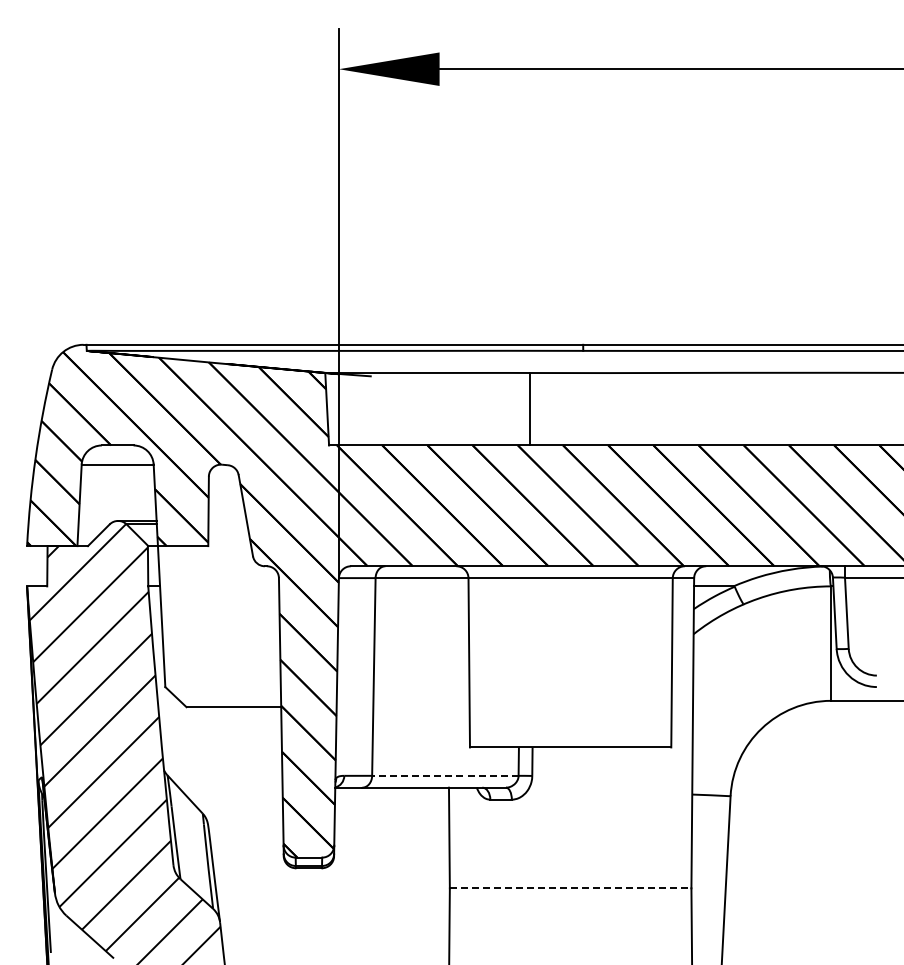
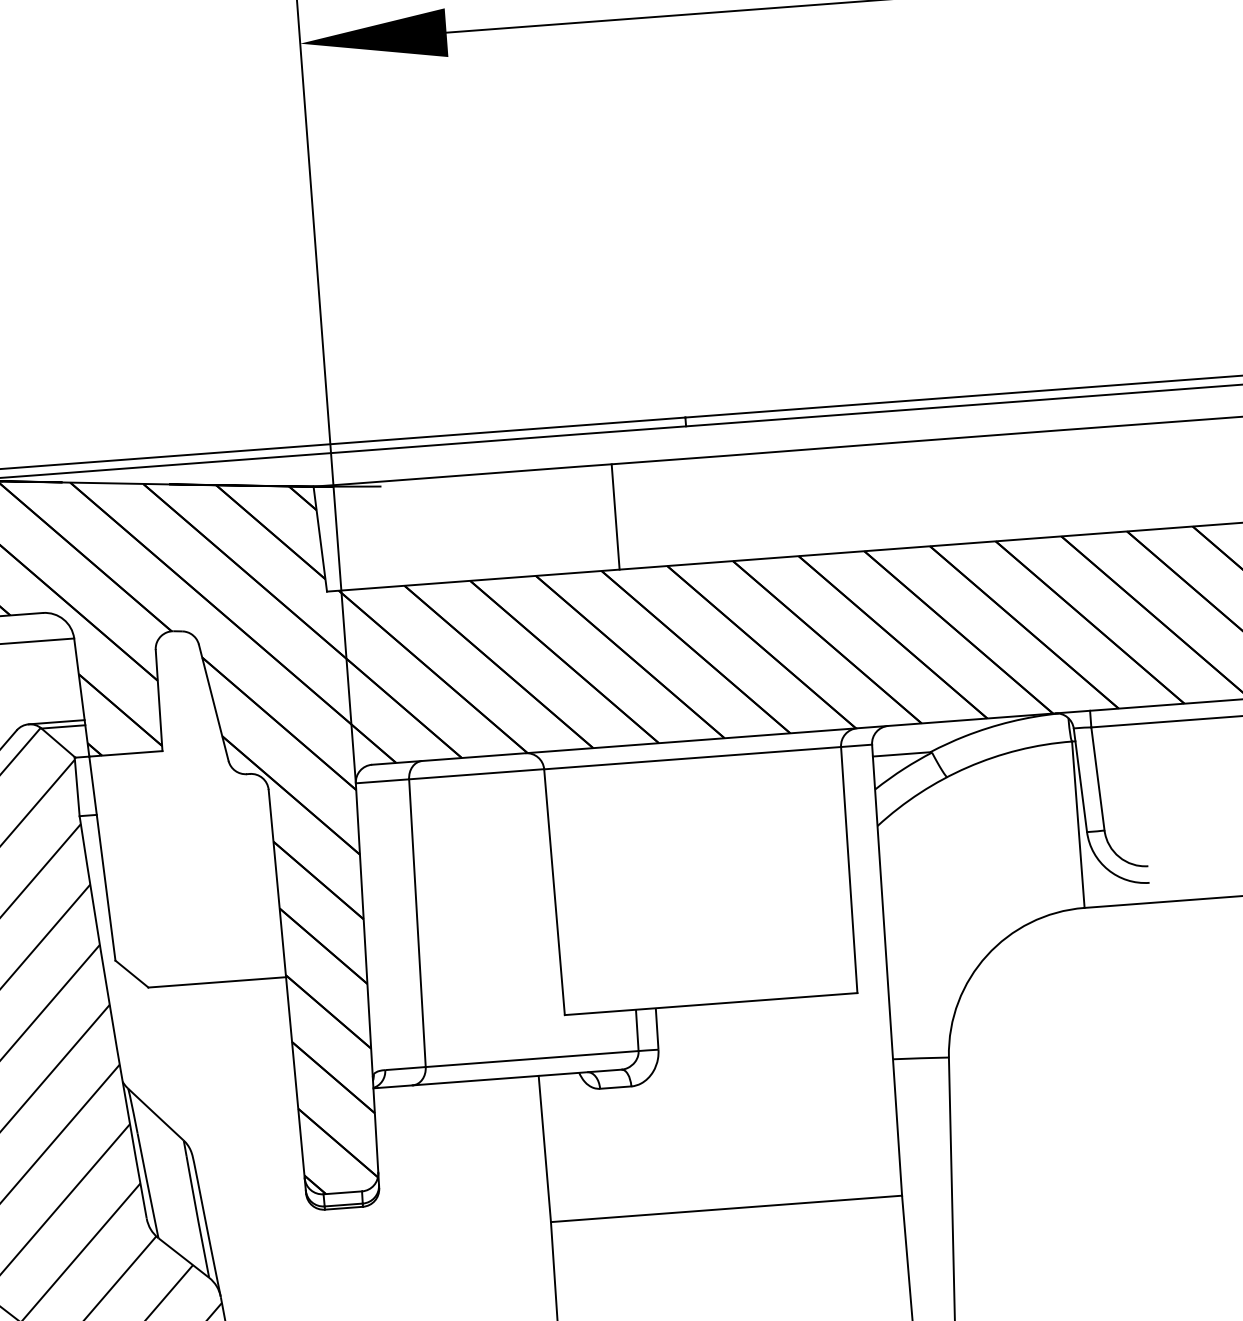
line: (444, 775) -> (530, 1058), dashed -> solid
line: (570, 888) -> (726, 1209), dashed -> solid

